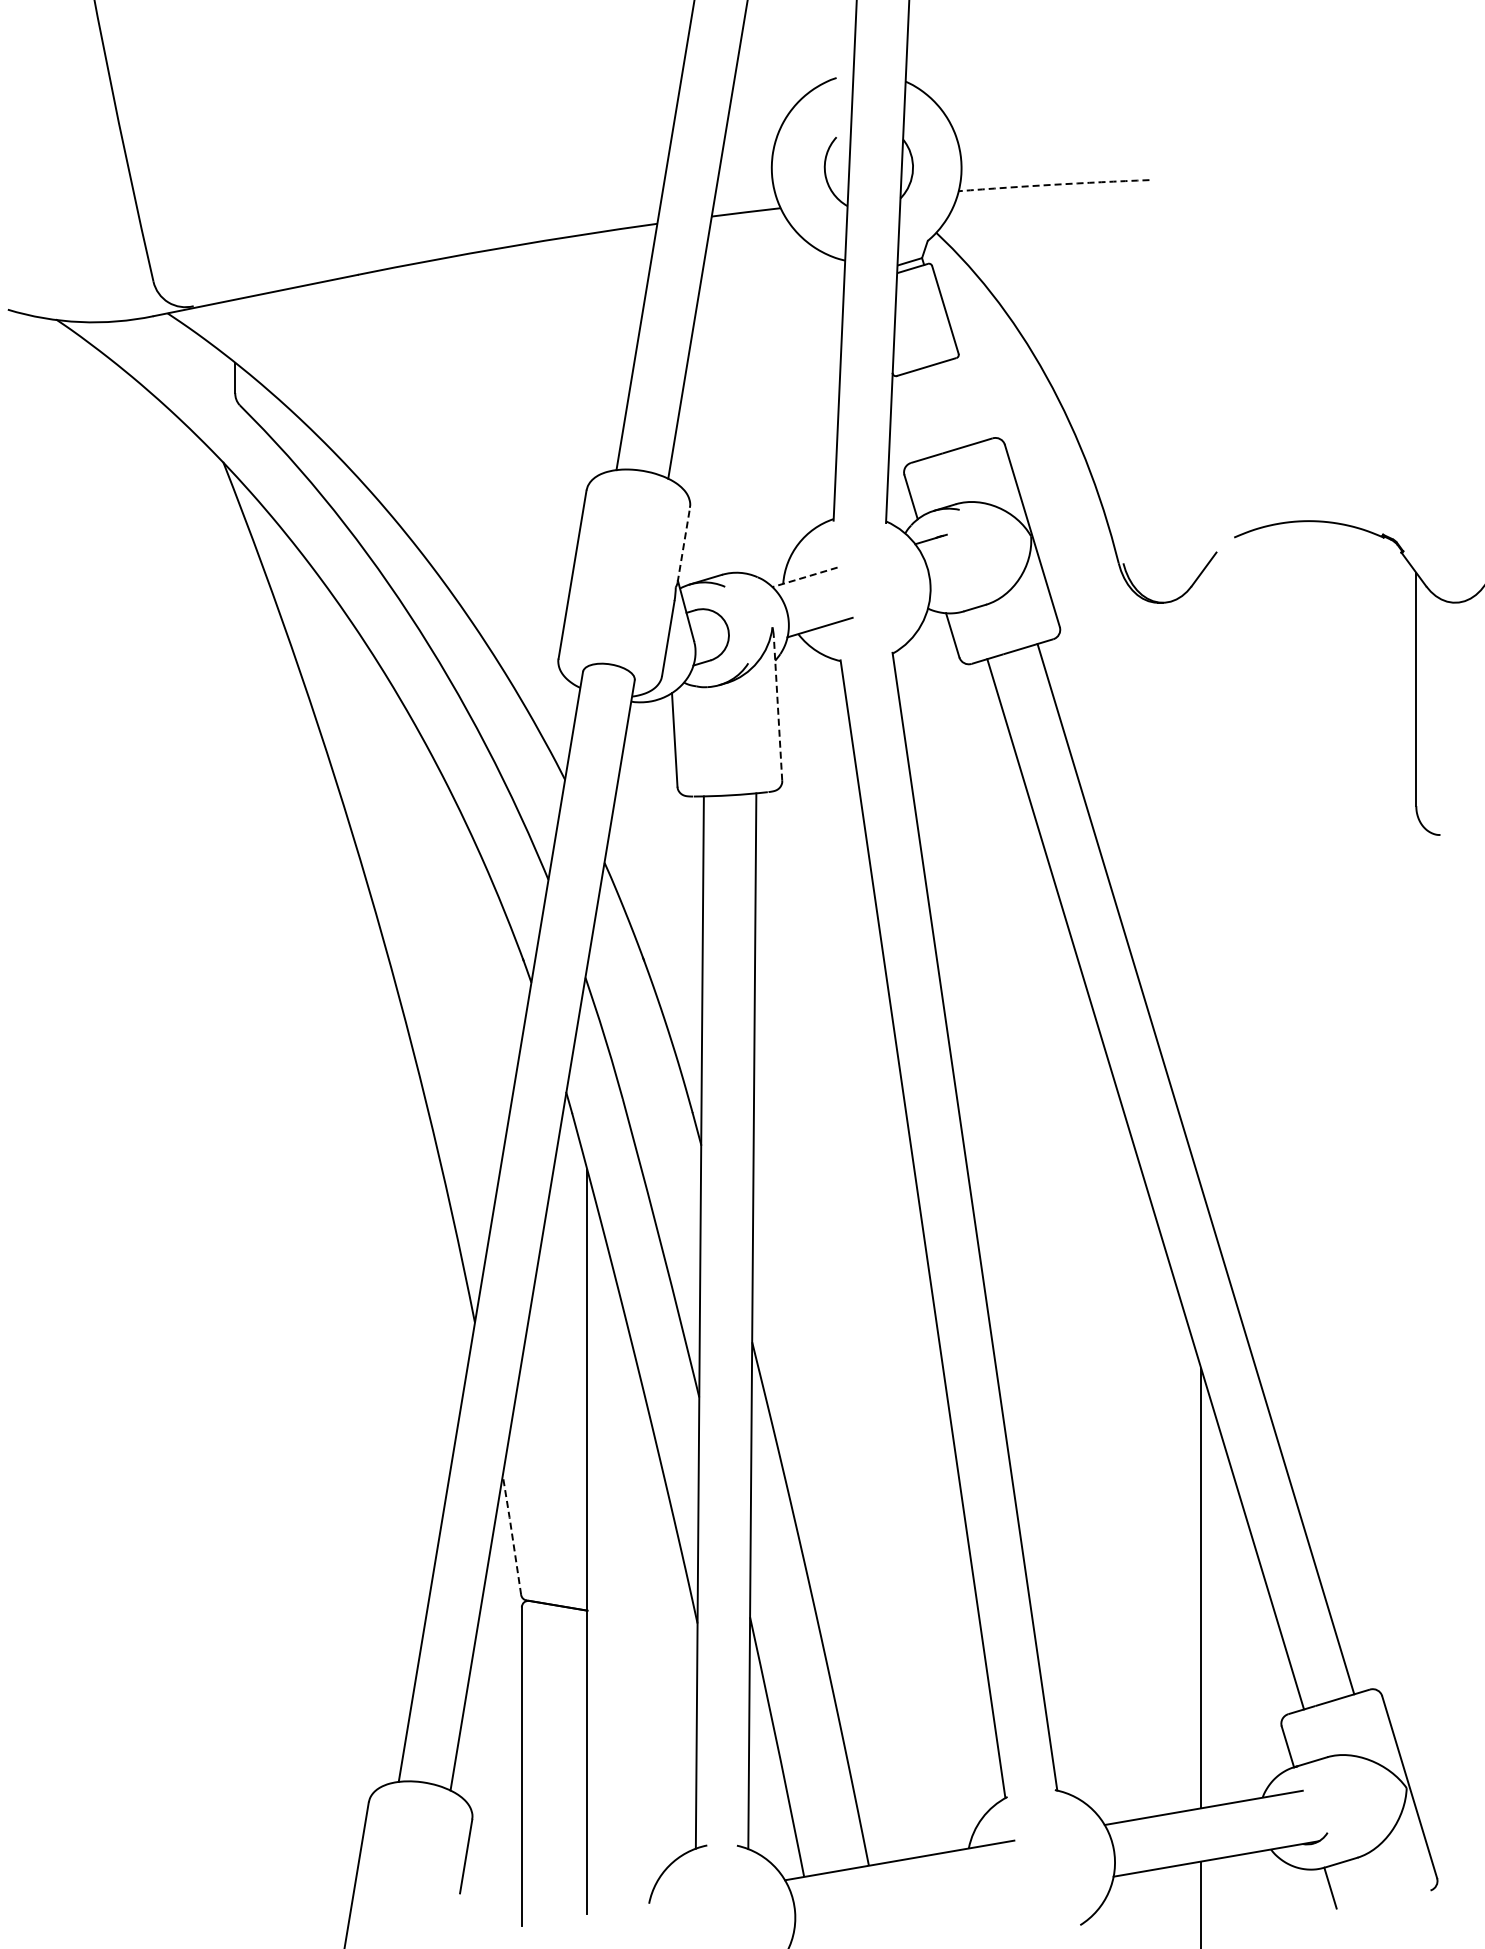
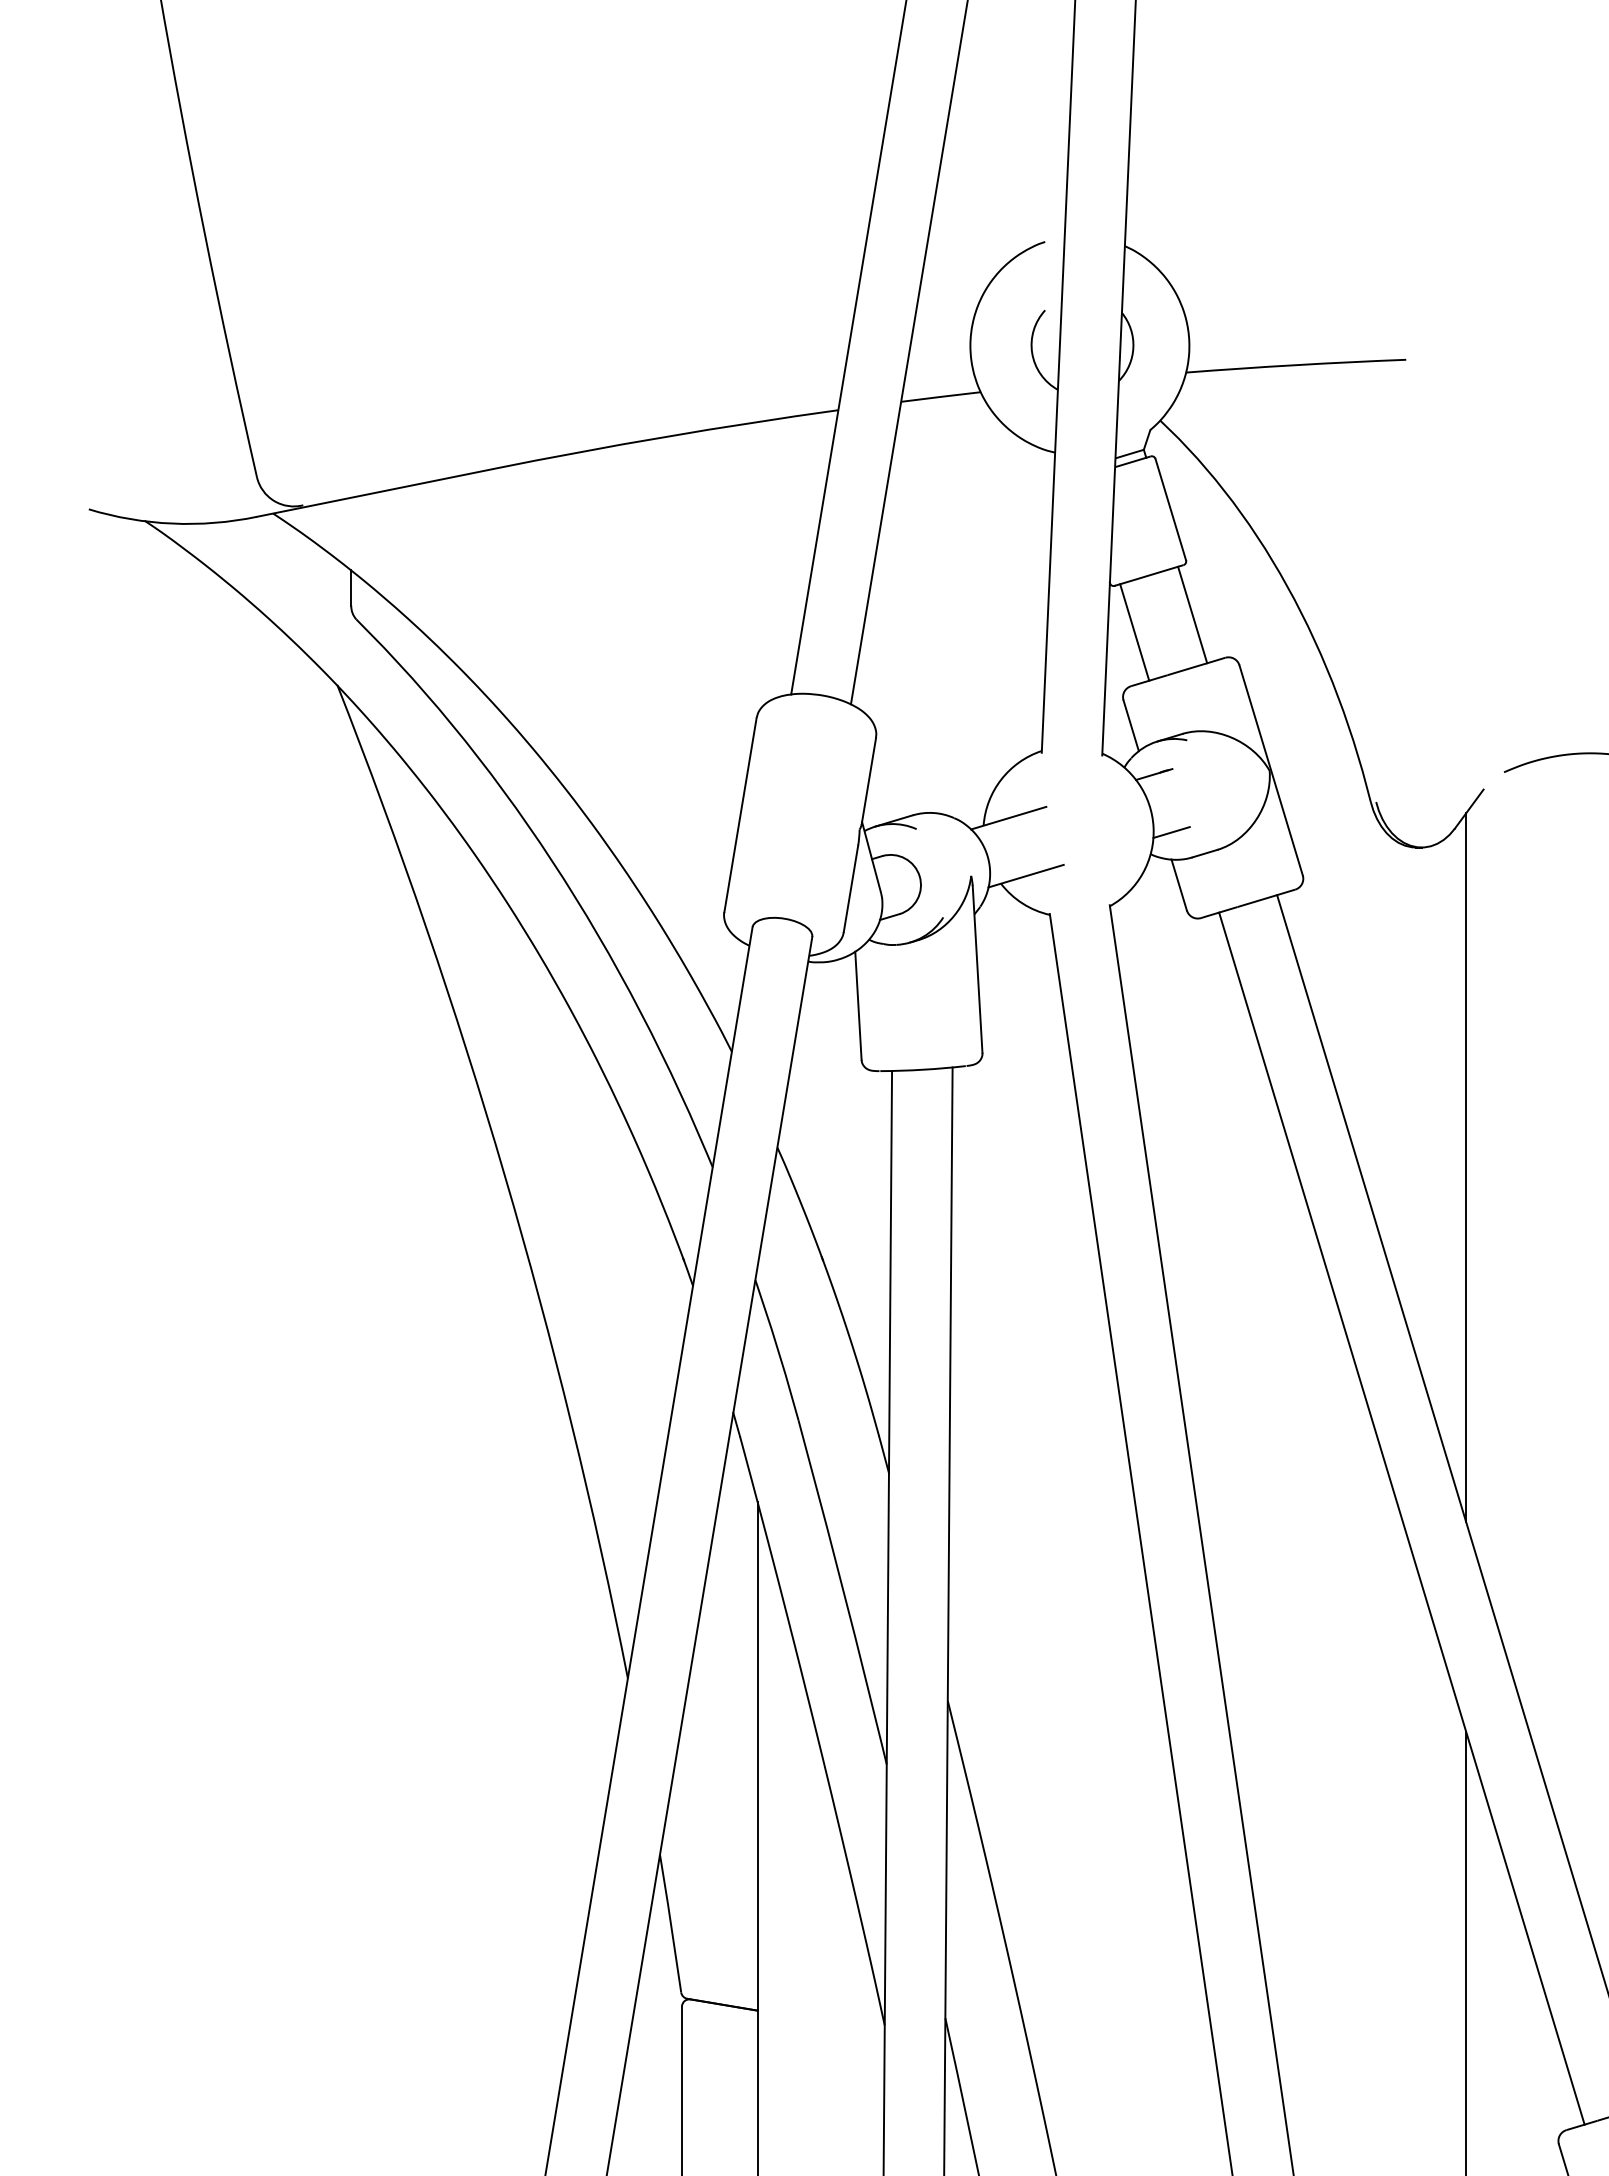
arc: (1053, 184) -> (1295, 364), dashed -> solid
line: (963, 401) -> (1191, 615), added
line: (913, 416) -> (1133, 632), added
line: (683, 545) -> (868, 781), dashed -> solid
line: (805, 577) -> (1009, 818), dashed -> solid
line: (945, 589) -> (1170, 832), added
line: (777, 707) -> (976, 968), dashed -> solid
line: (1201, 880) -> (1466, 1168), added
line: (512, 1534) -> (671, 1922), dashed -> solid

